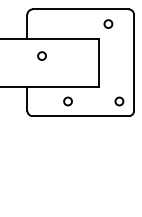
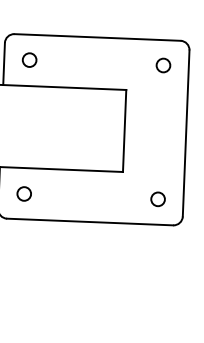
circle: (108, 23) -> (163, 64), moved
circle: (41, 55) -> (28, 59), moved
circle: (67, 101) -> (23, 193), moved

